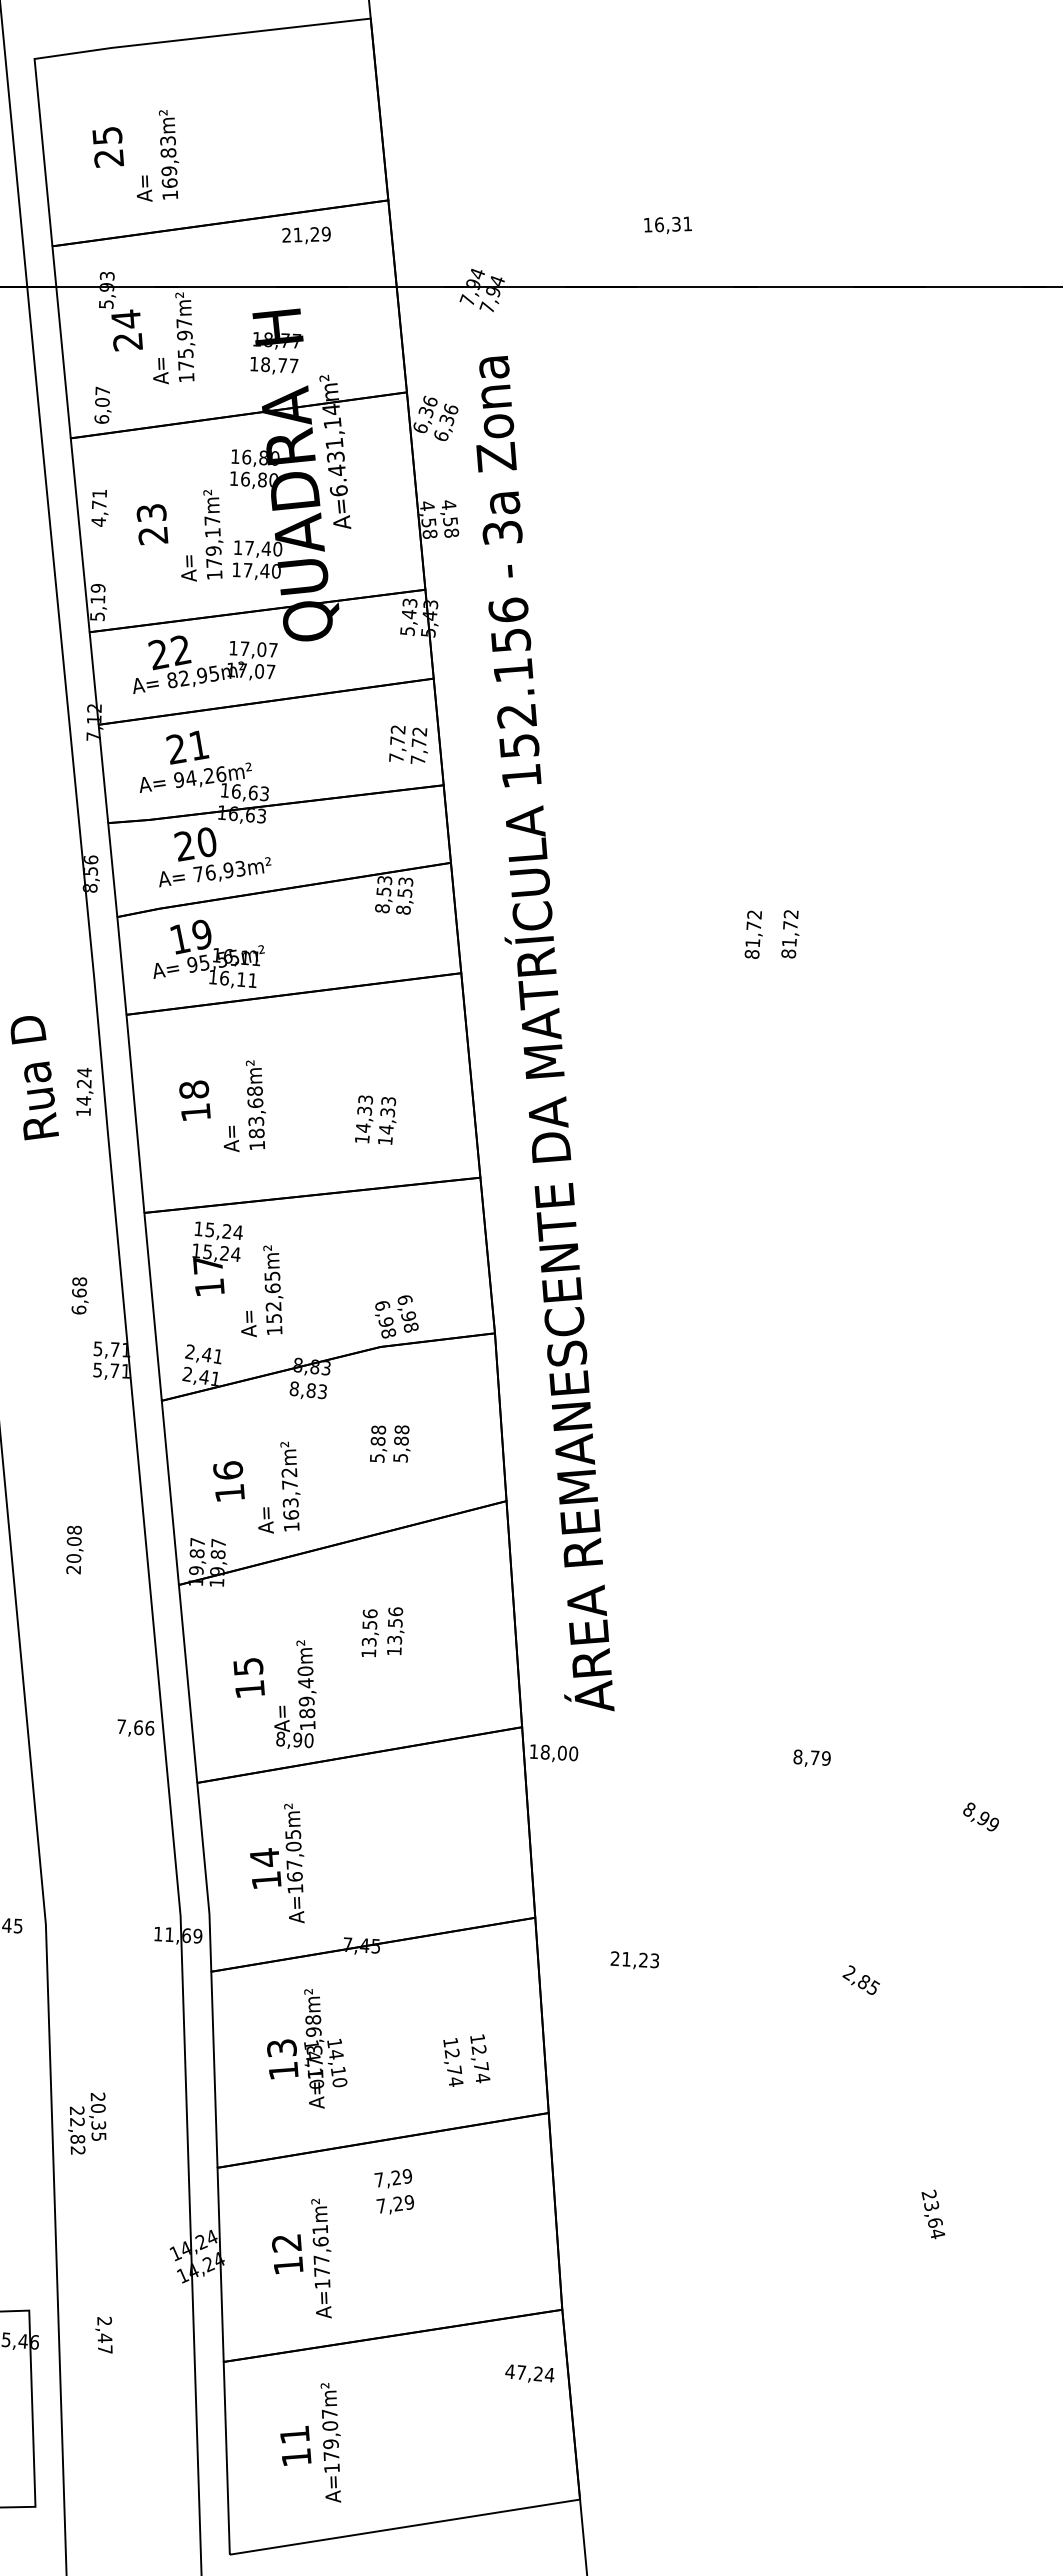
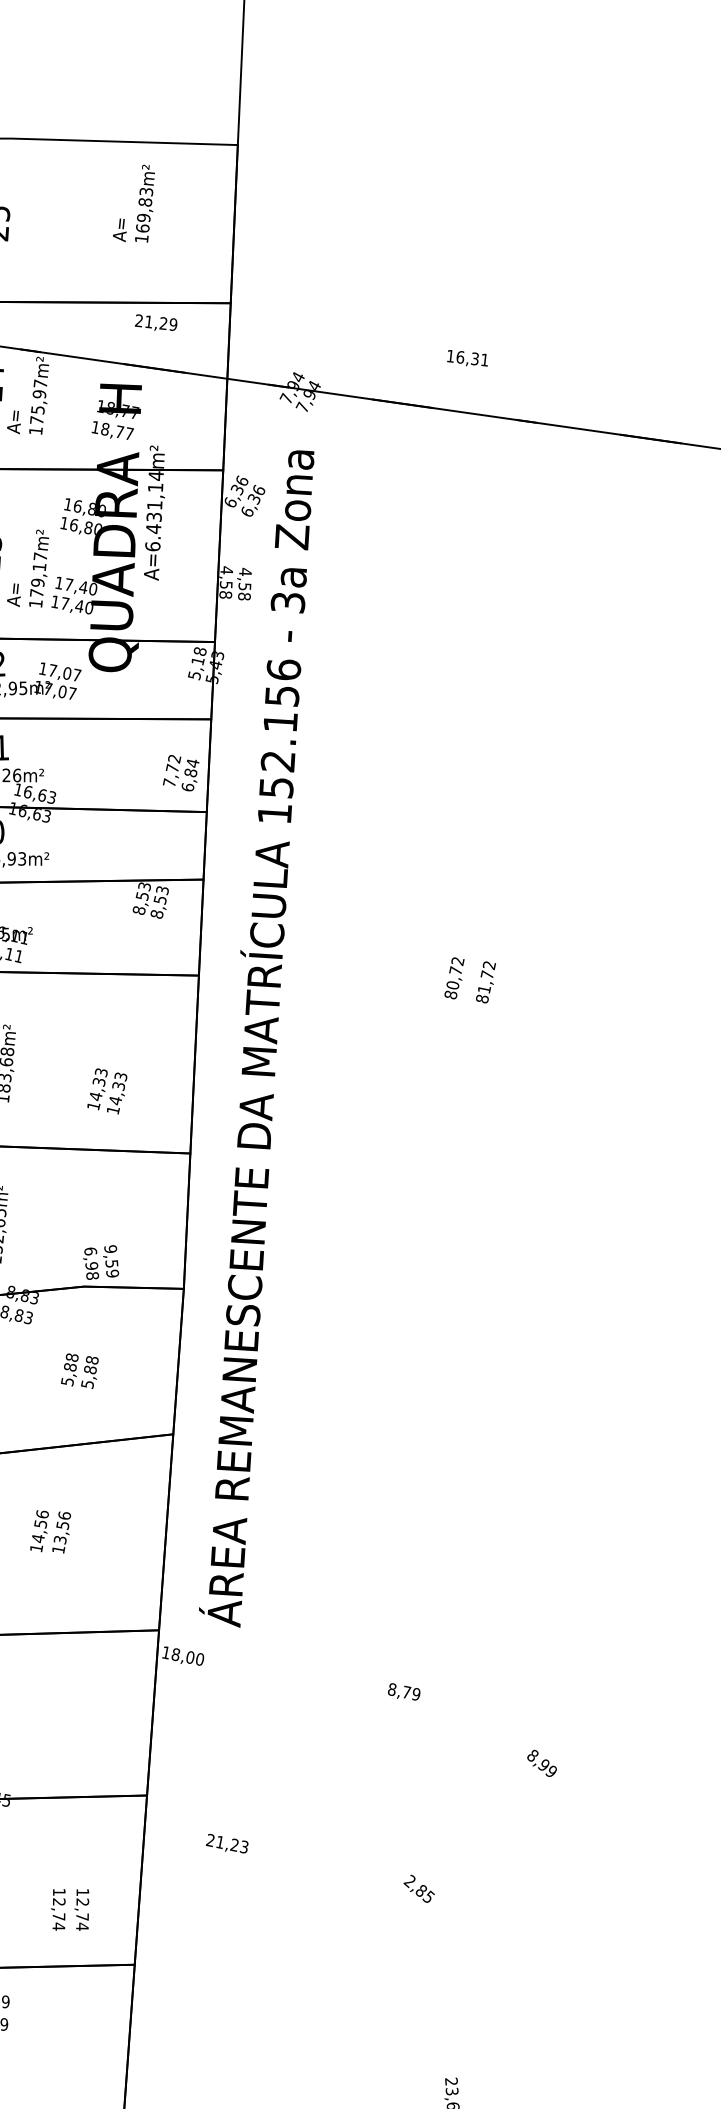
text: (157, 155) -> (135, 203), moved
text: (409, 608) -> (199, 656), 5,43 -> 5,18
text: (418, 745) -> (190, 774), 7,72 -> 6,84
text: (752, 942) -> (452, 984), 81,72 -> 80,72
text: (407, 1313) -> (111, 1261), 6,98 -> 9,59
text: (368, 1641) -> (37, 1537), 13,56 -> 14,56

